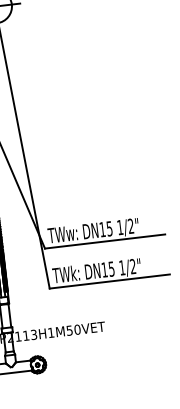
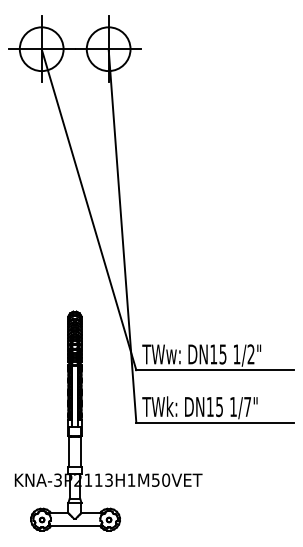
text: (132, 266) -> (247, 406), 1/2" -> 1/7"

